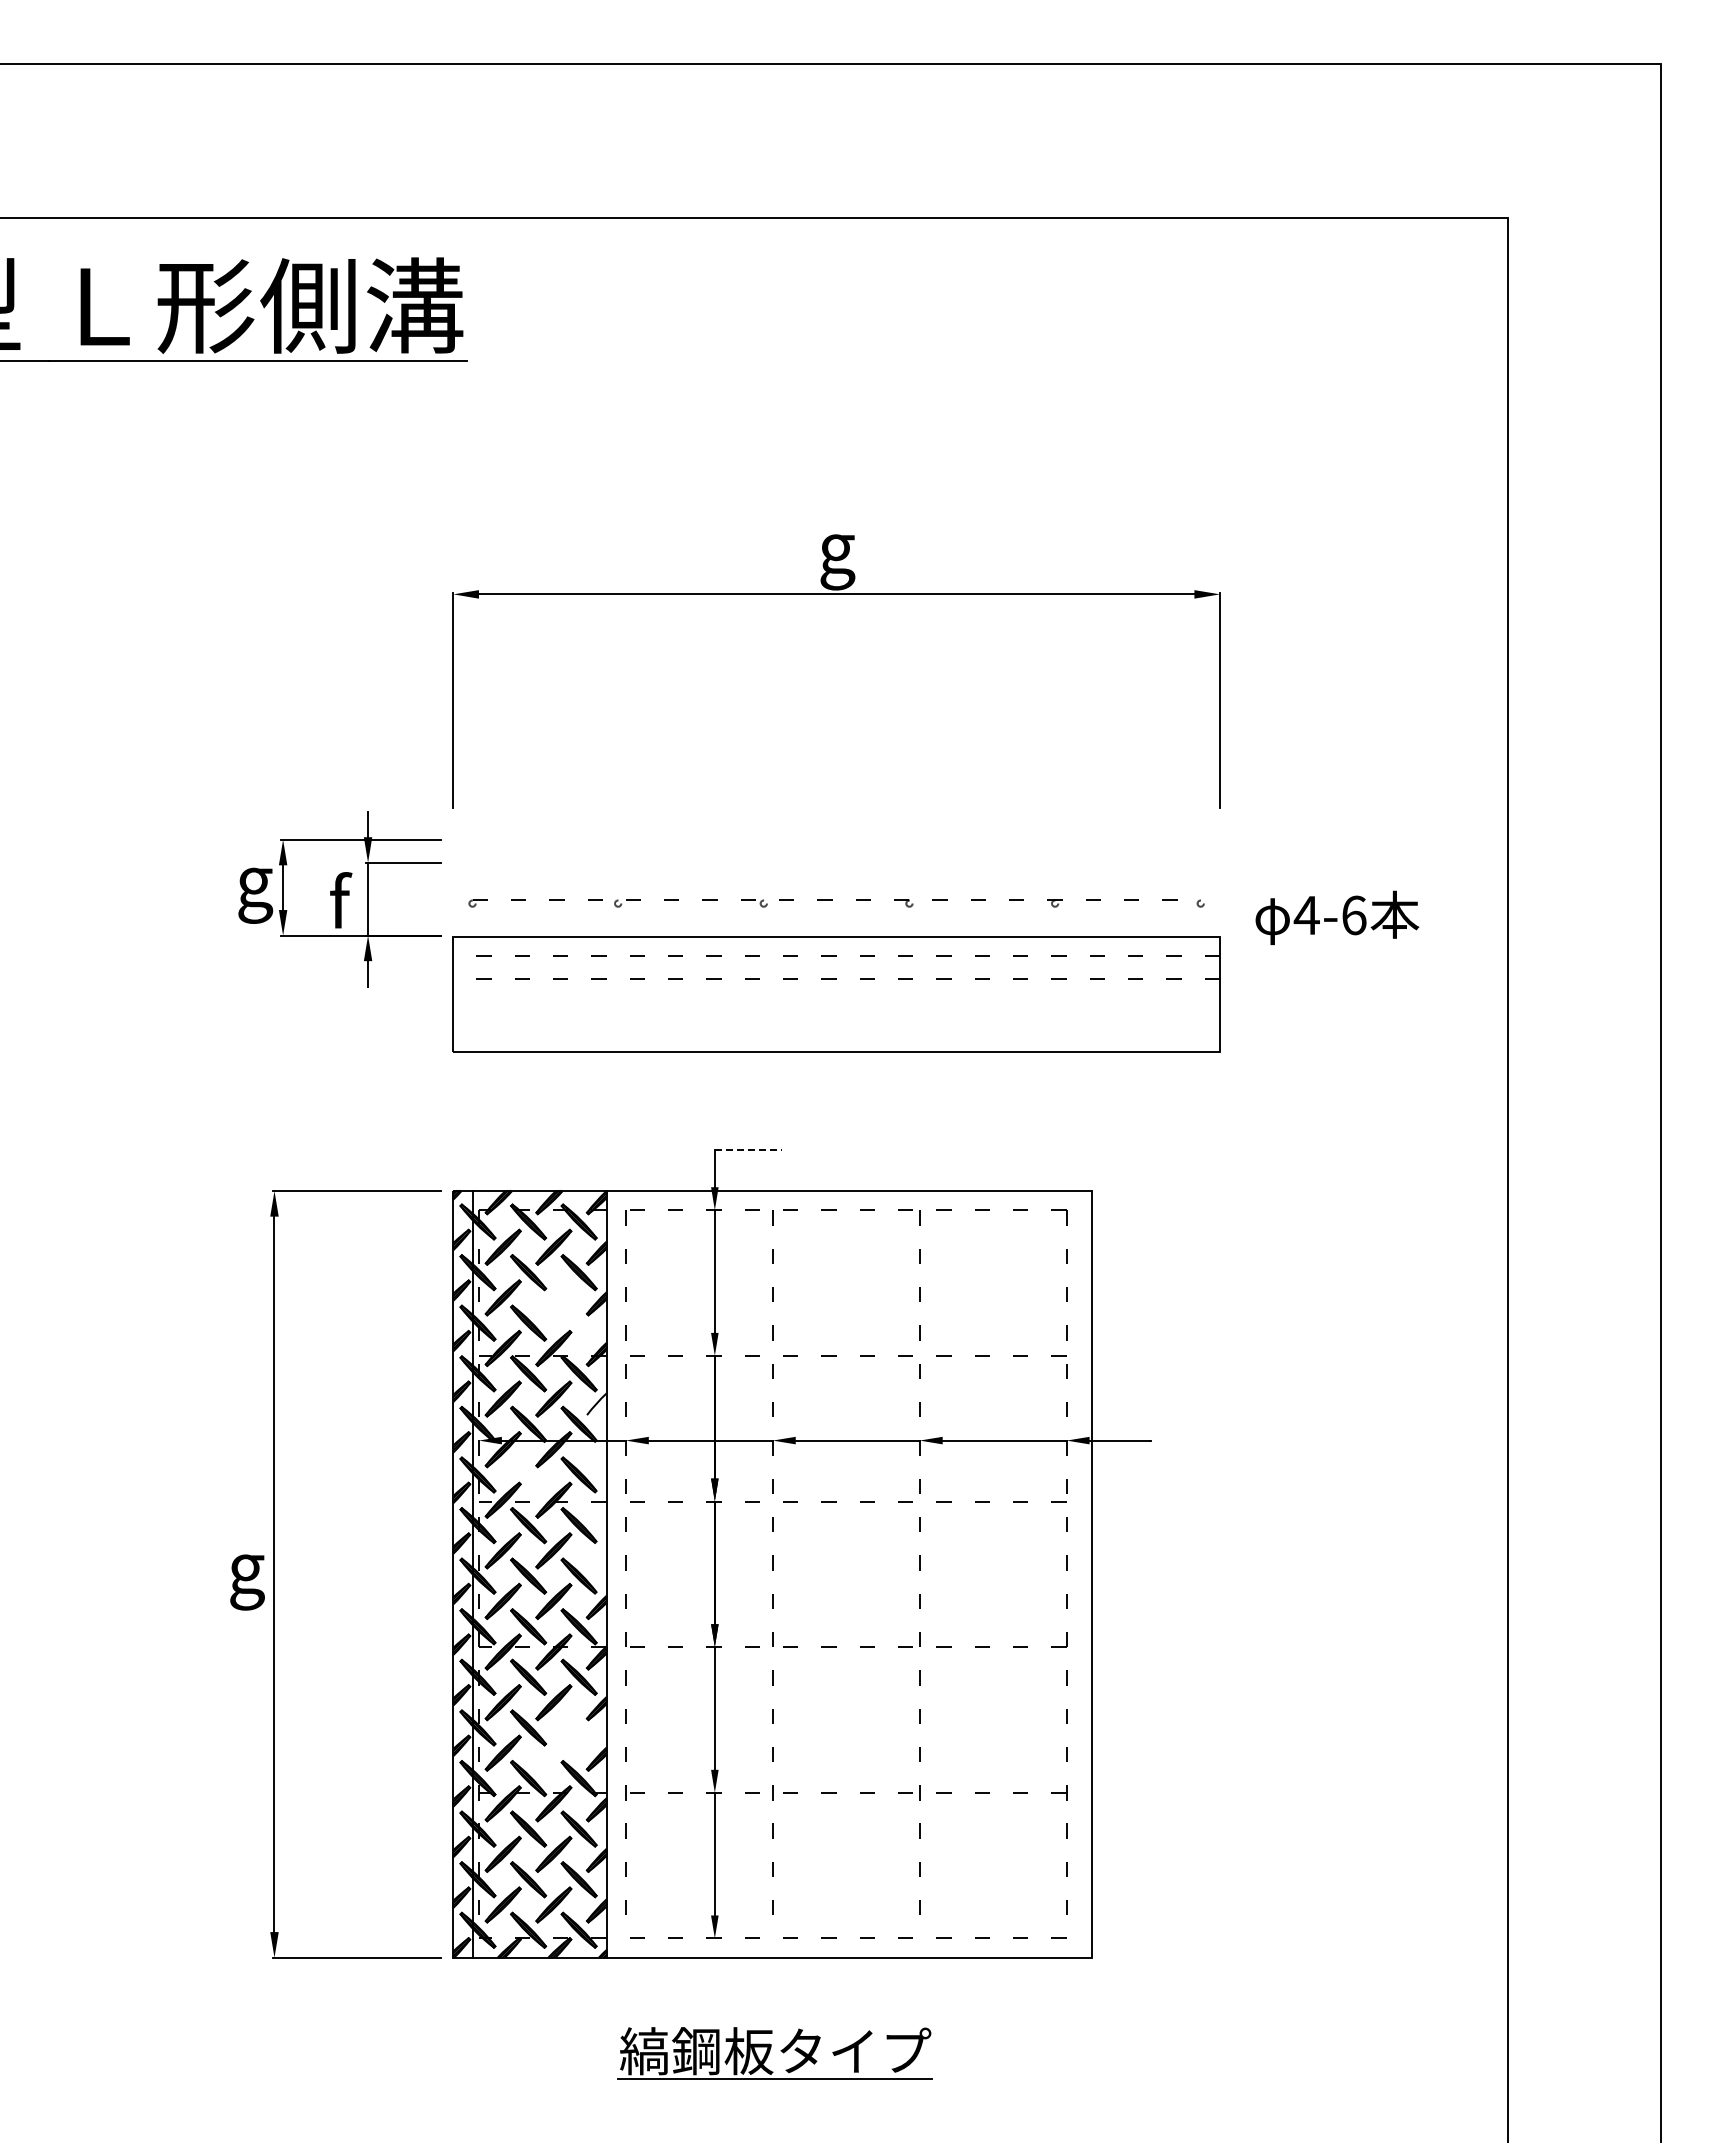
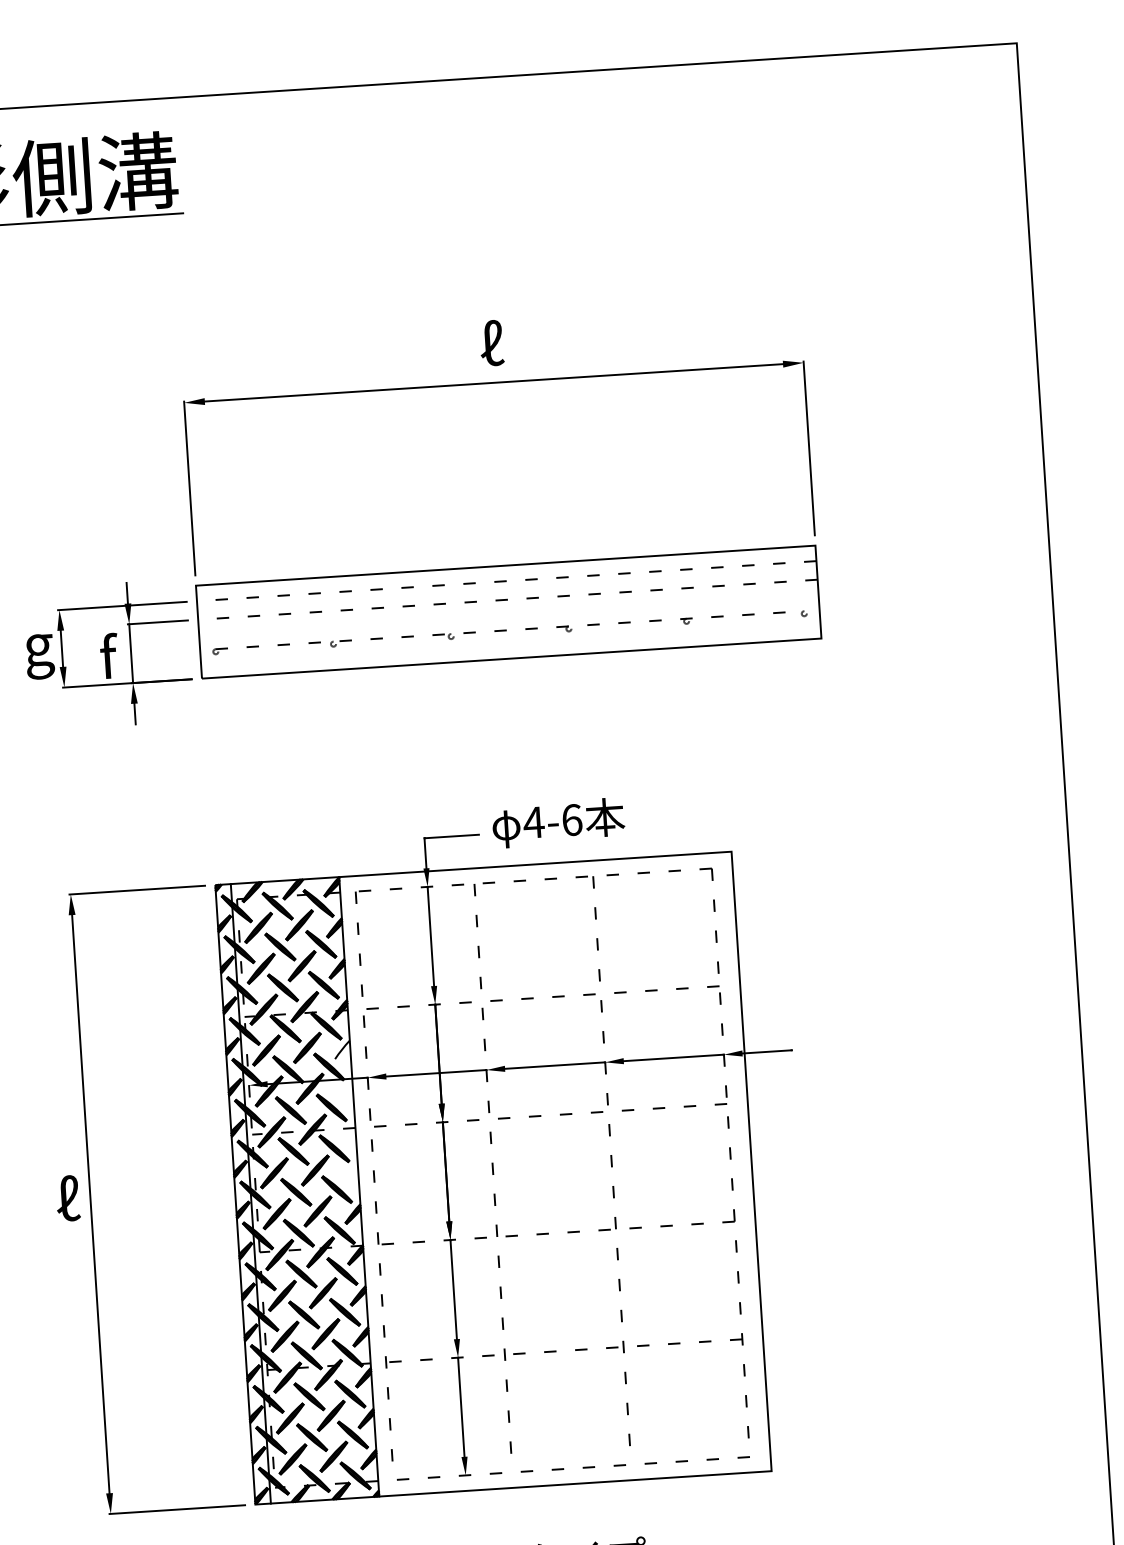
text: (837, 553) -> (492, 349), g -> ℓ
text: (1337, 917) -> (558, 822), moved
part: (836, 994) -> (508, 612), moved
line: (749, 1150) -> (452, 836), dashed -> solid
part: (566, 1310) -> (313, 975), added
part: (528, 1474) -> (290, 1110), added
text: (247, 1573) -> (68, 1204), g -> ℓ
part: (566, 1740) -> (335, 1323), added

